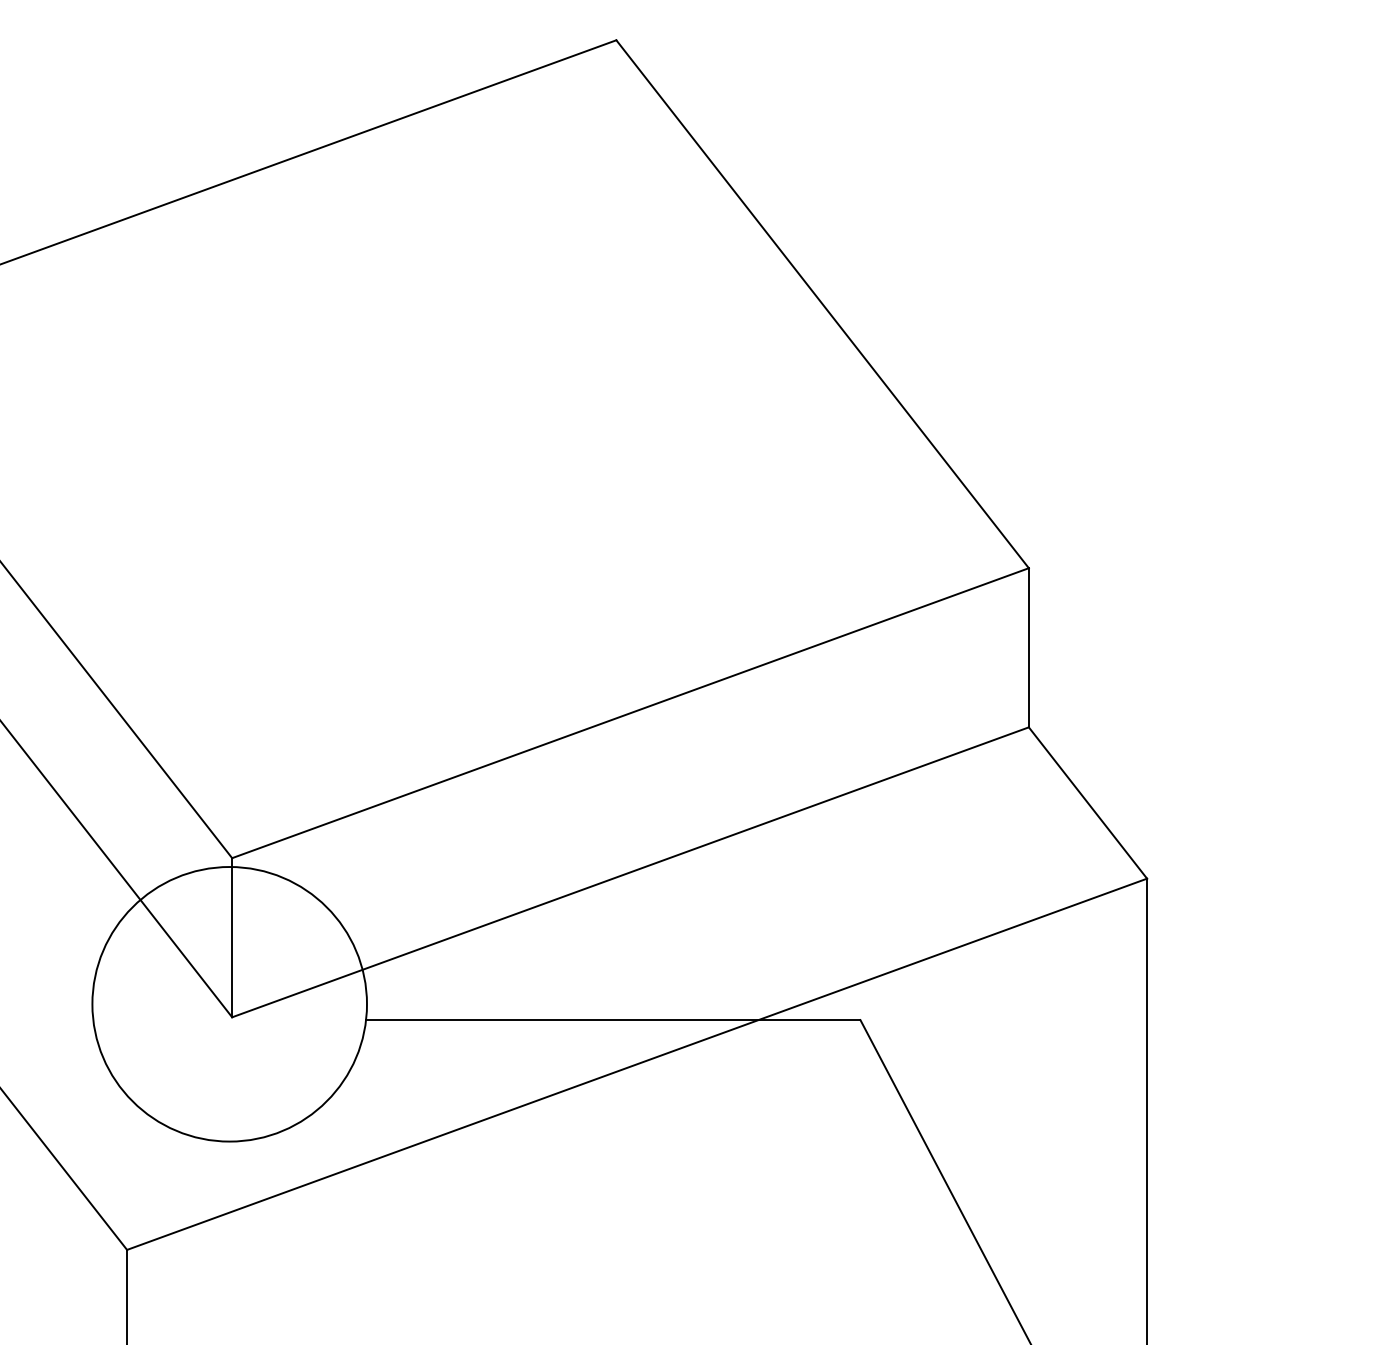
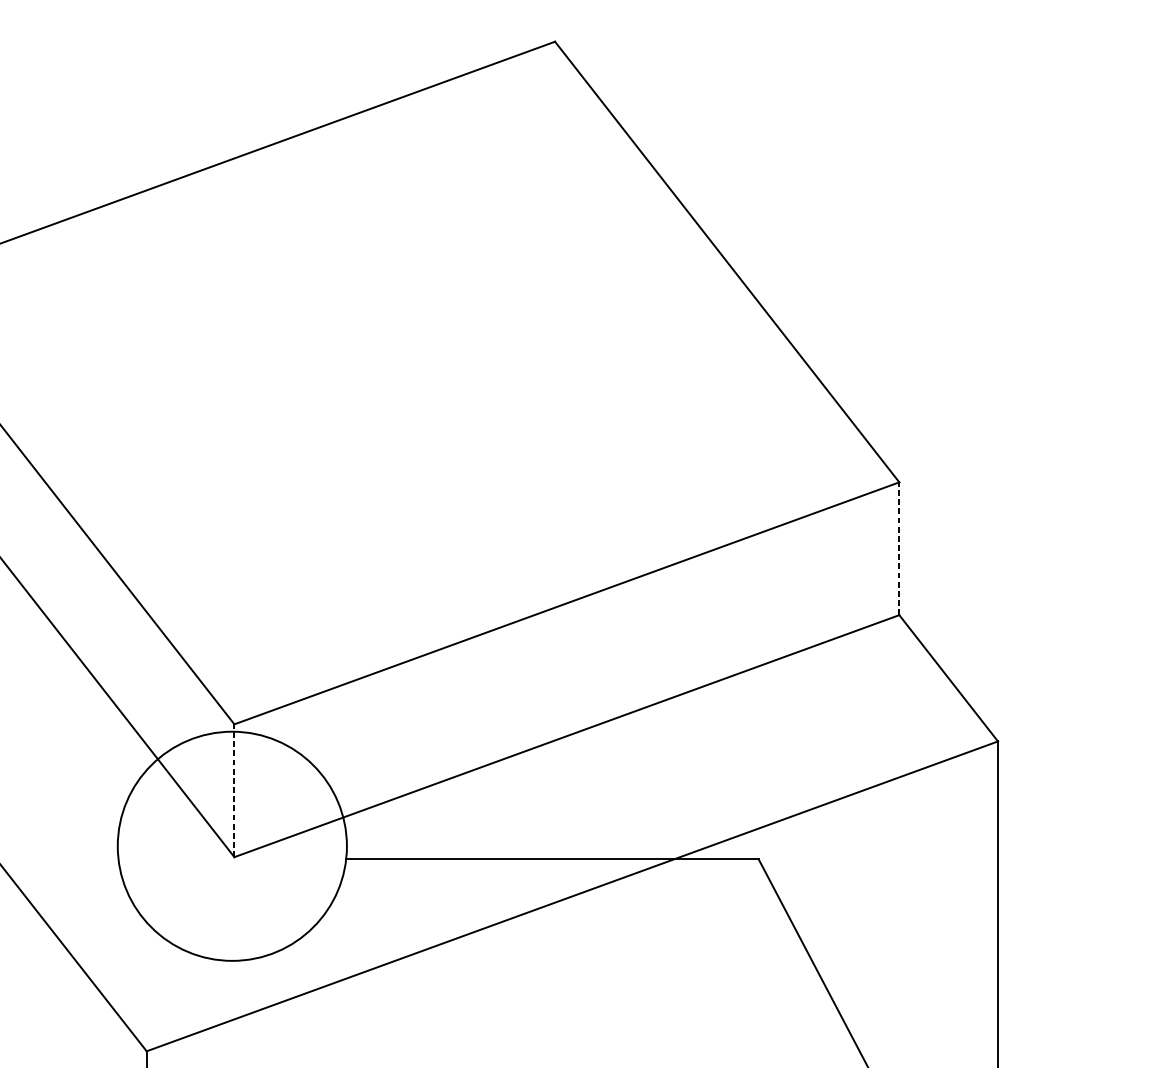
line: (1028, 647) -> (899, 548), solid -> dashed
line: (232, 937) -> (234, 790), solid -> dashed

